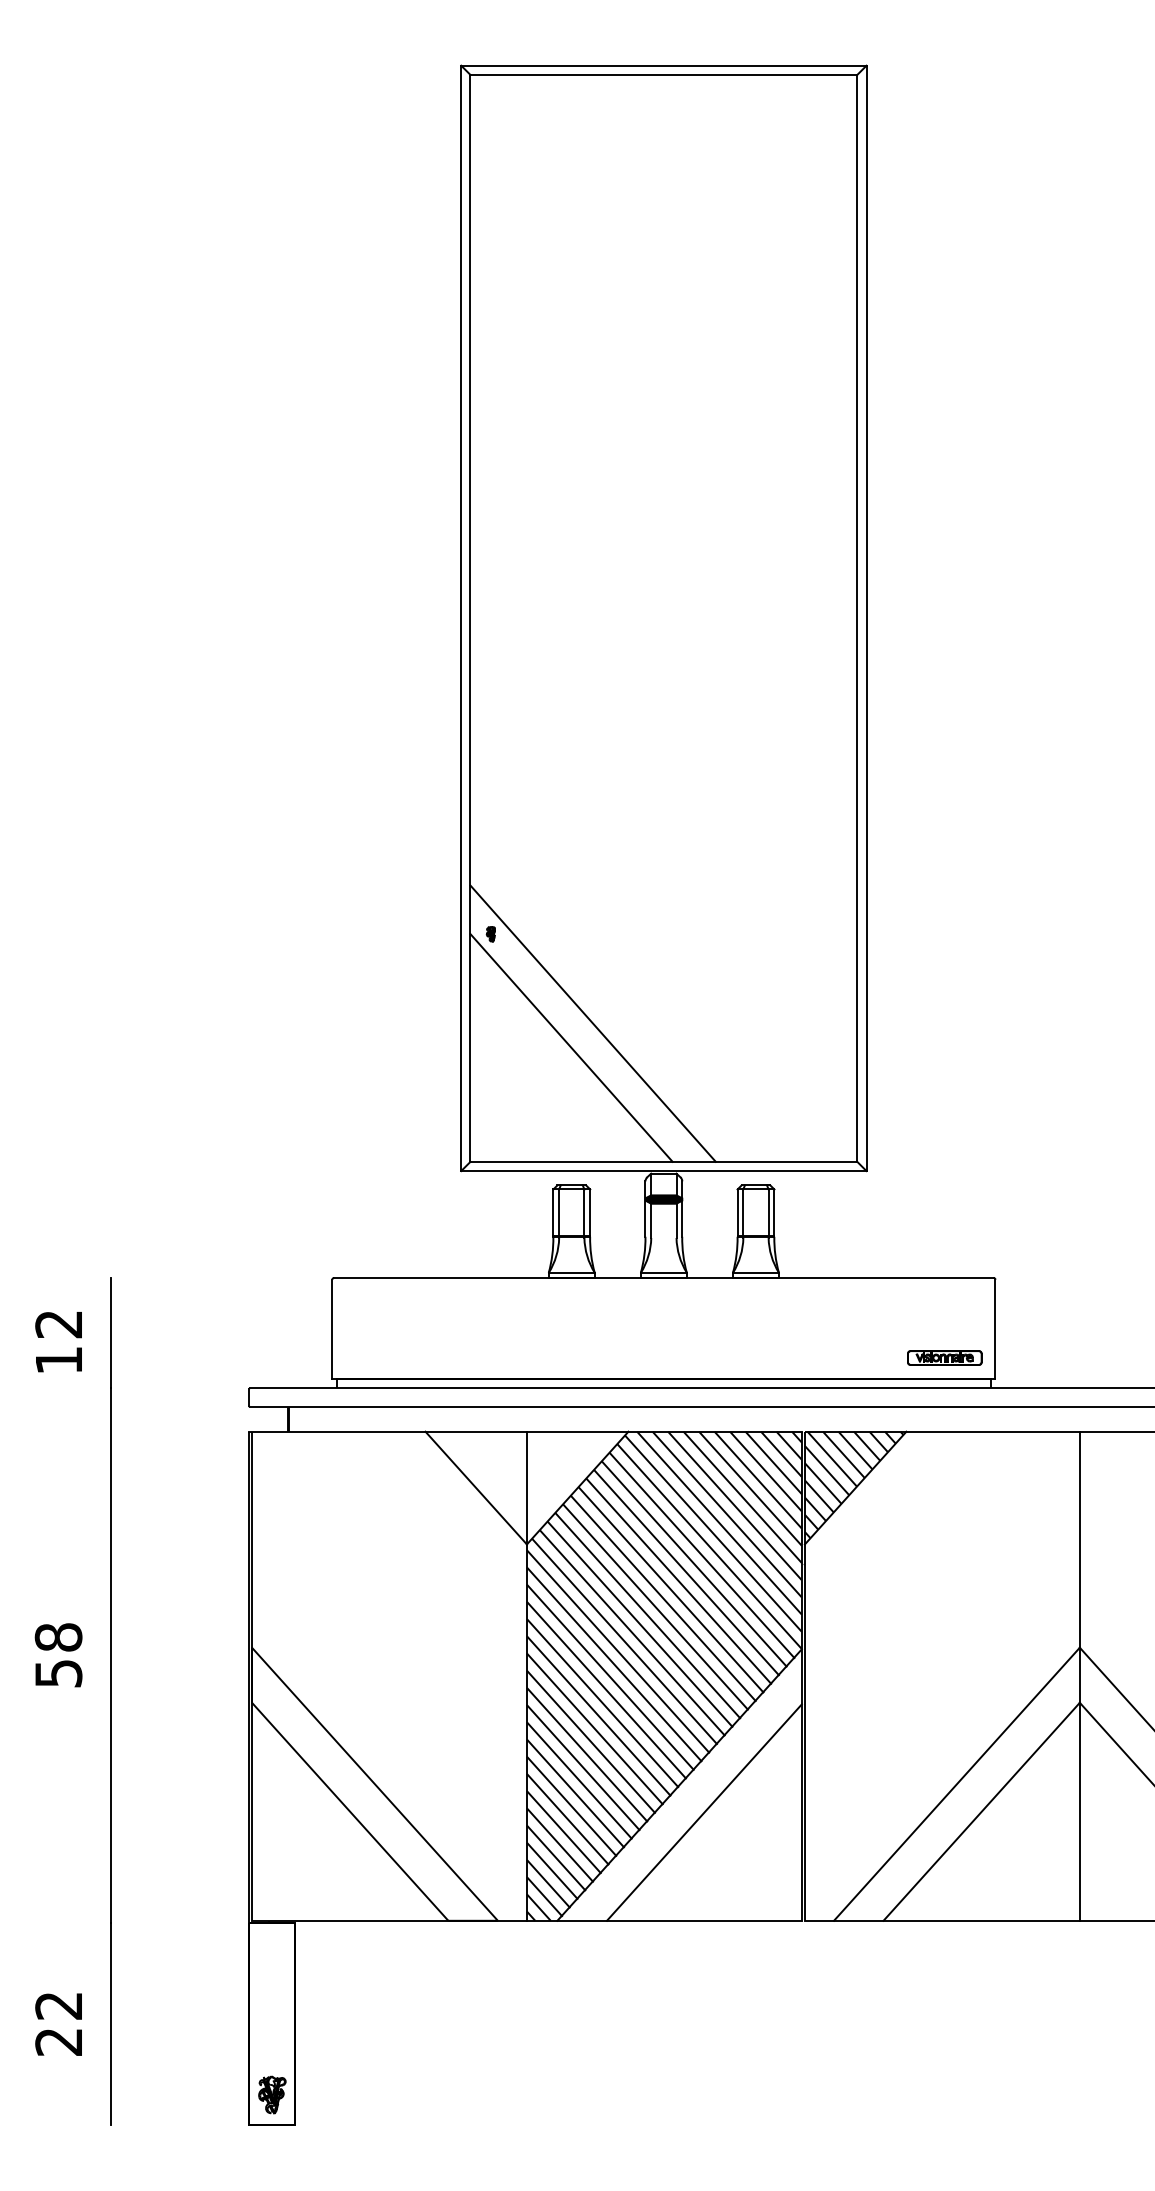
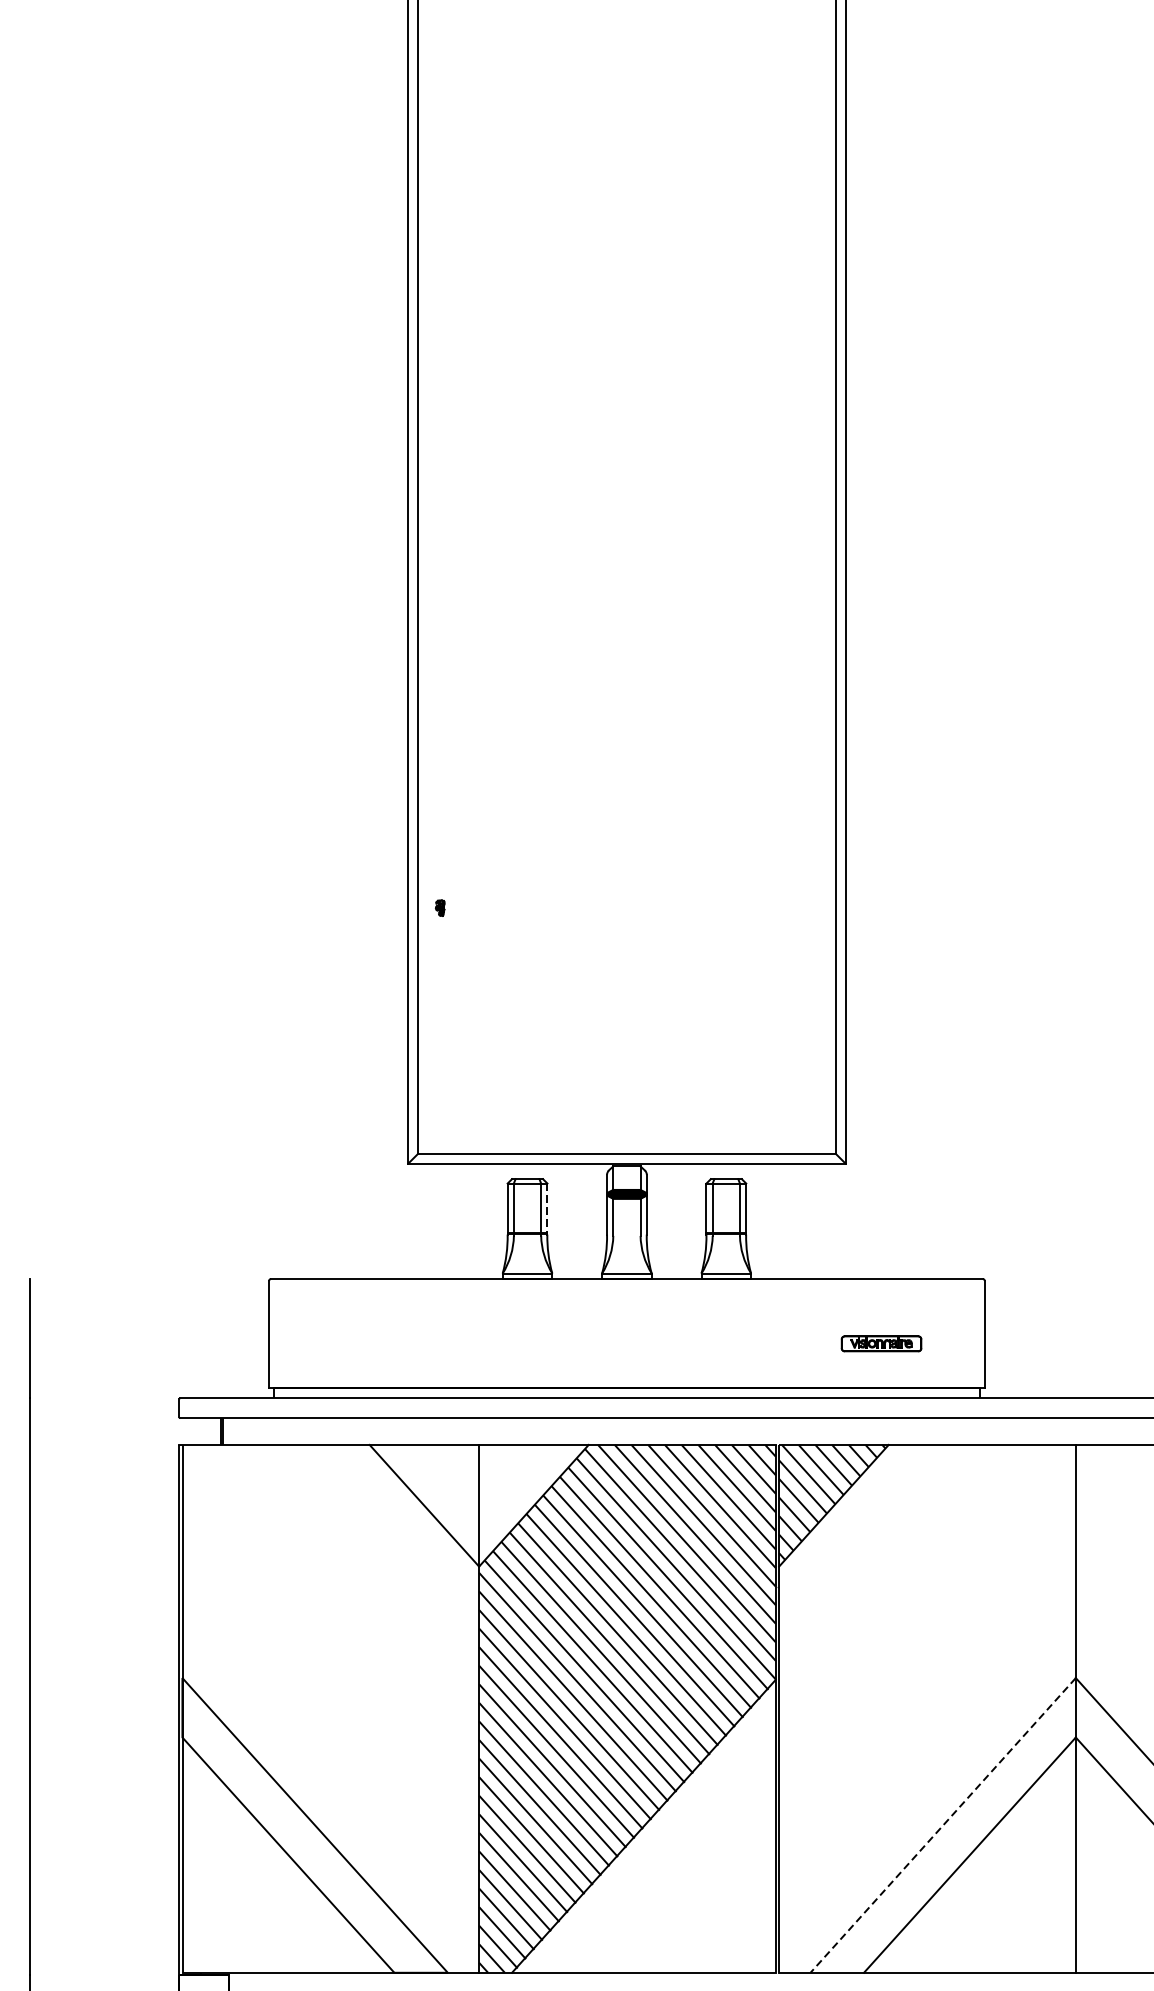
line: (592, 1023) -> (549, 1004), removed
line: (571, 1047) -> (527, 1030), removed
line: (590, 1213) -> (547, 1209), solid -> dashed
part: (944, 1357) -> (881, 1343), moved
line: (956, 1784) -> (942, 1825), solid -> dashed
line: (703, 1812) -> (669, 1855), removed

